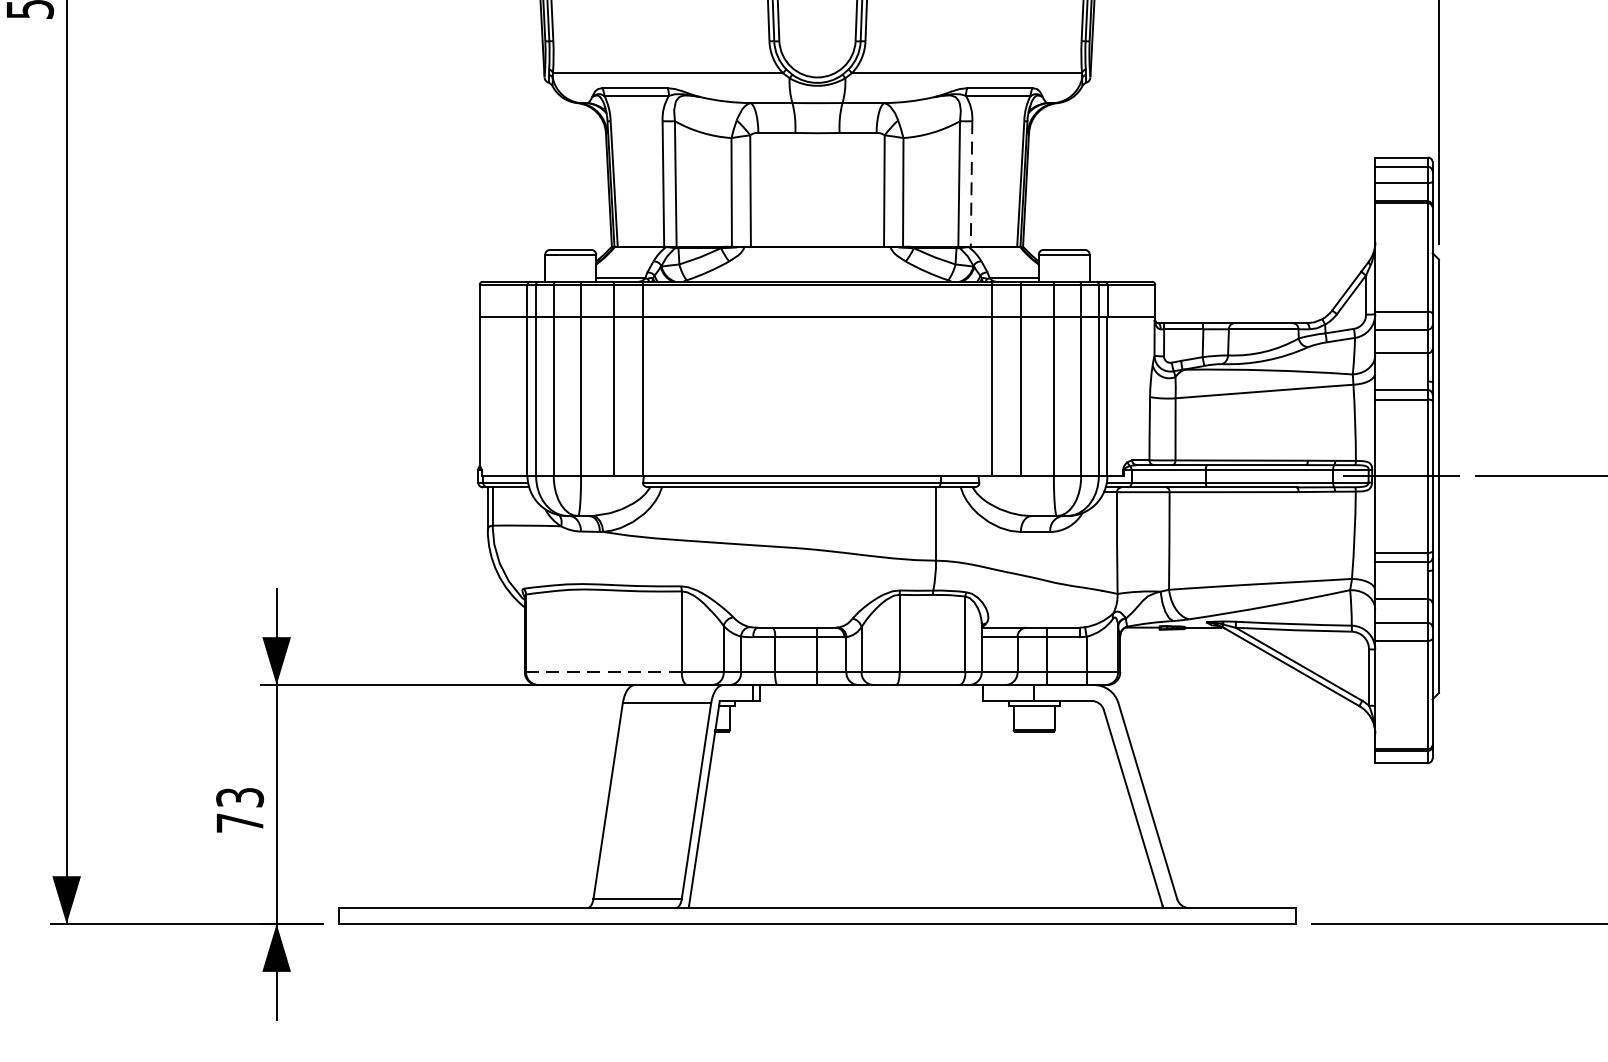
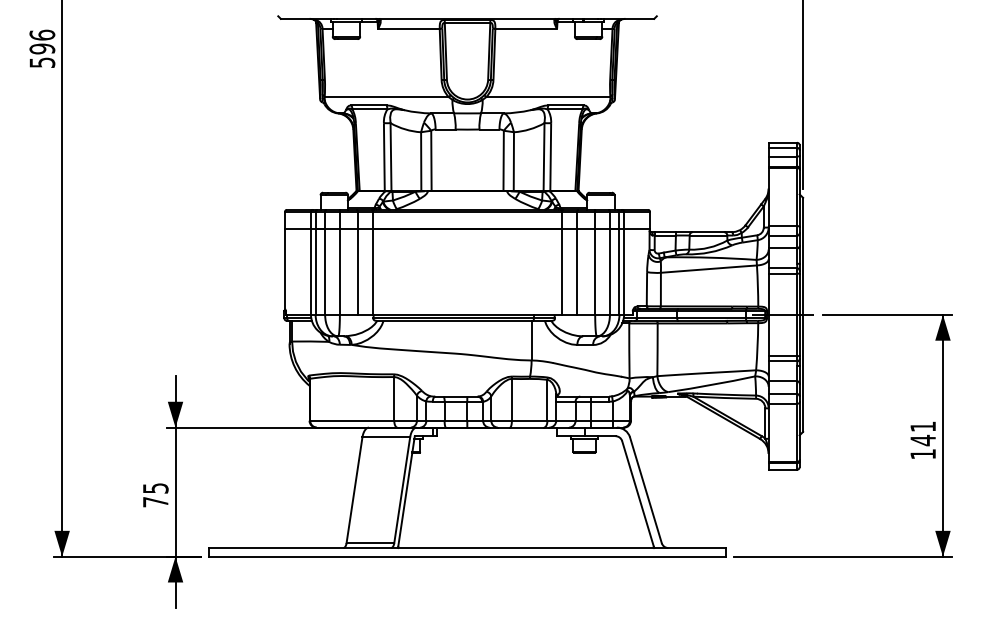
line: (971, 182) -> (550, 156), dashed -> solid
line: (604, 671) -> (352, 420), dashed -> solid
text: (237, 797) -> (154, 488), 73 -> 75

